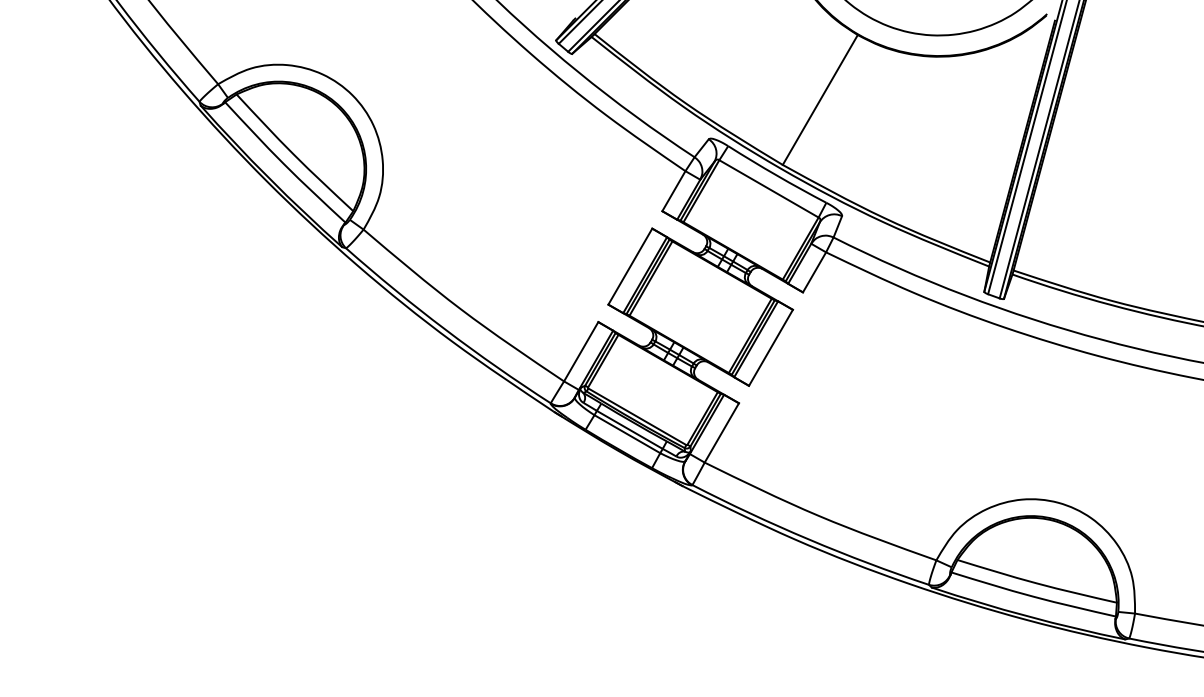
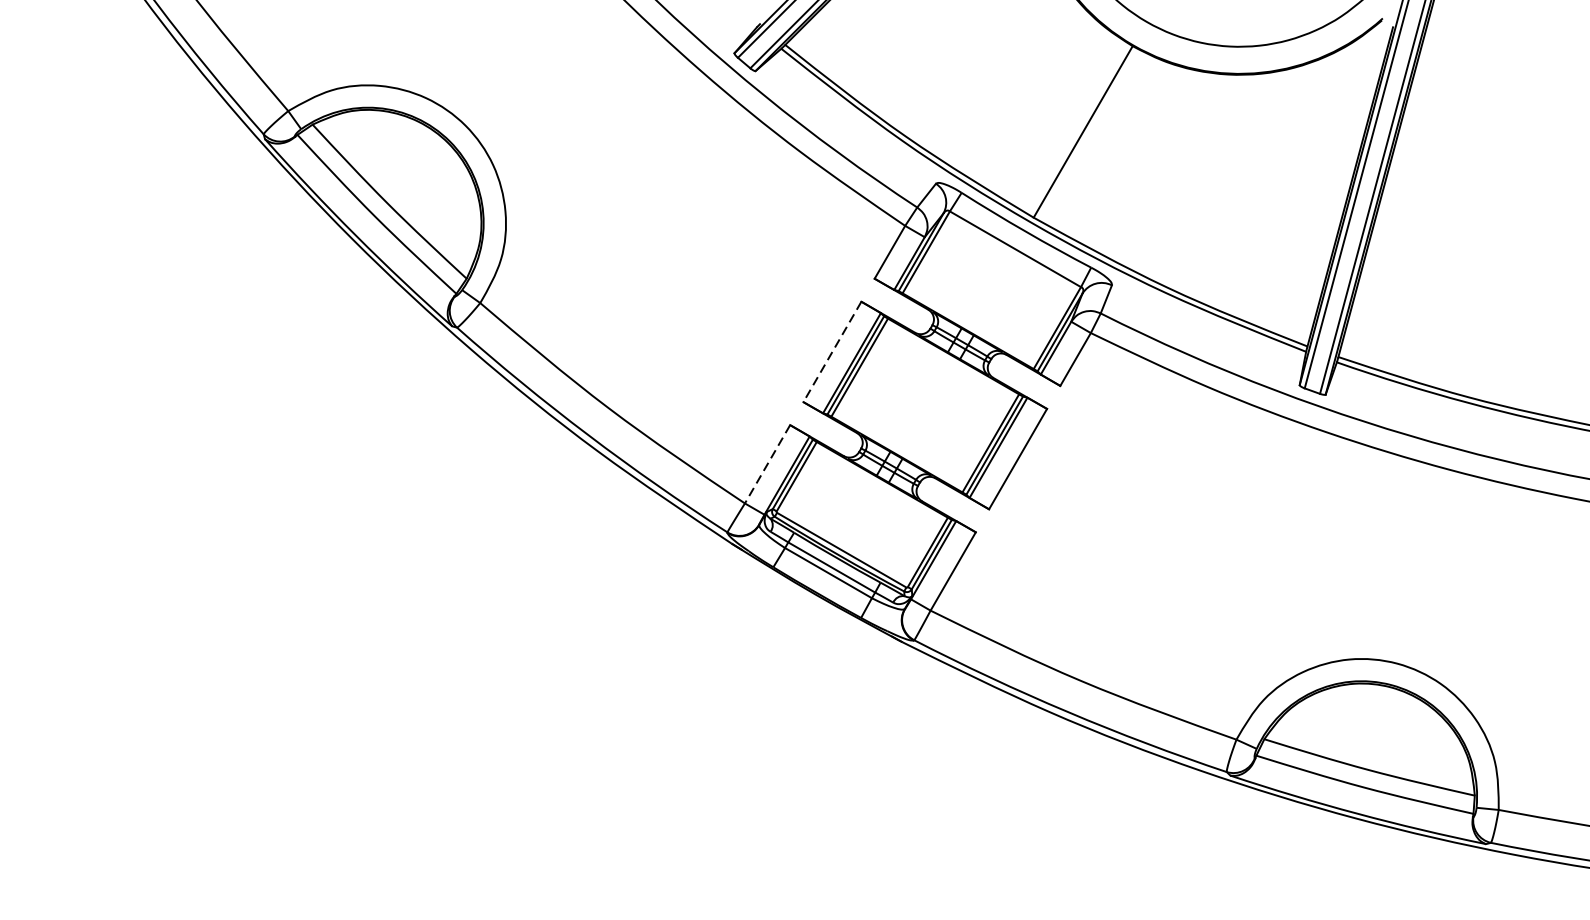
line: (630, 266) -> (832, 351), solid -> dashed
line: (580, 352) -> (766, 465), solid -> dashed

